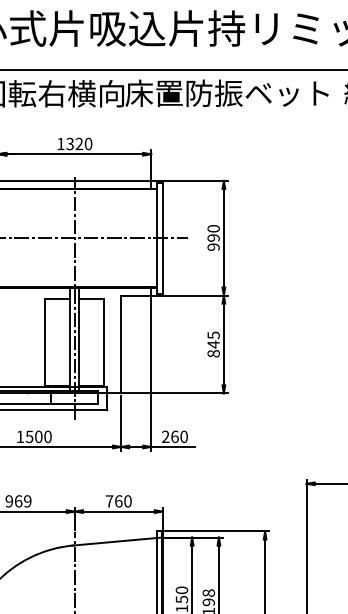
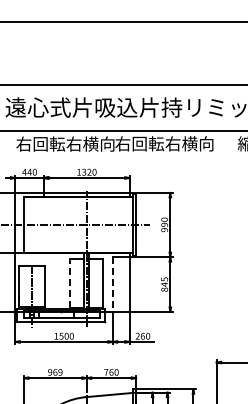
text: (225, 92) -> (171, 143), 床置防振ベット -> 右回転右横向
line: (45, 340) -> (70, 282), solid -> dashed
line: (120, 346) -> (112, 285), solid -> dashed

